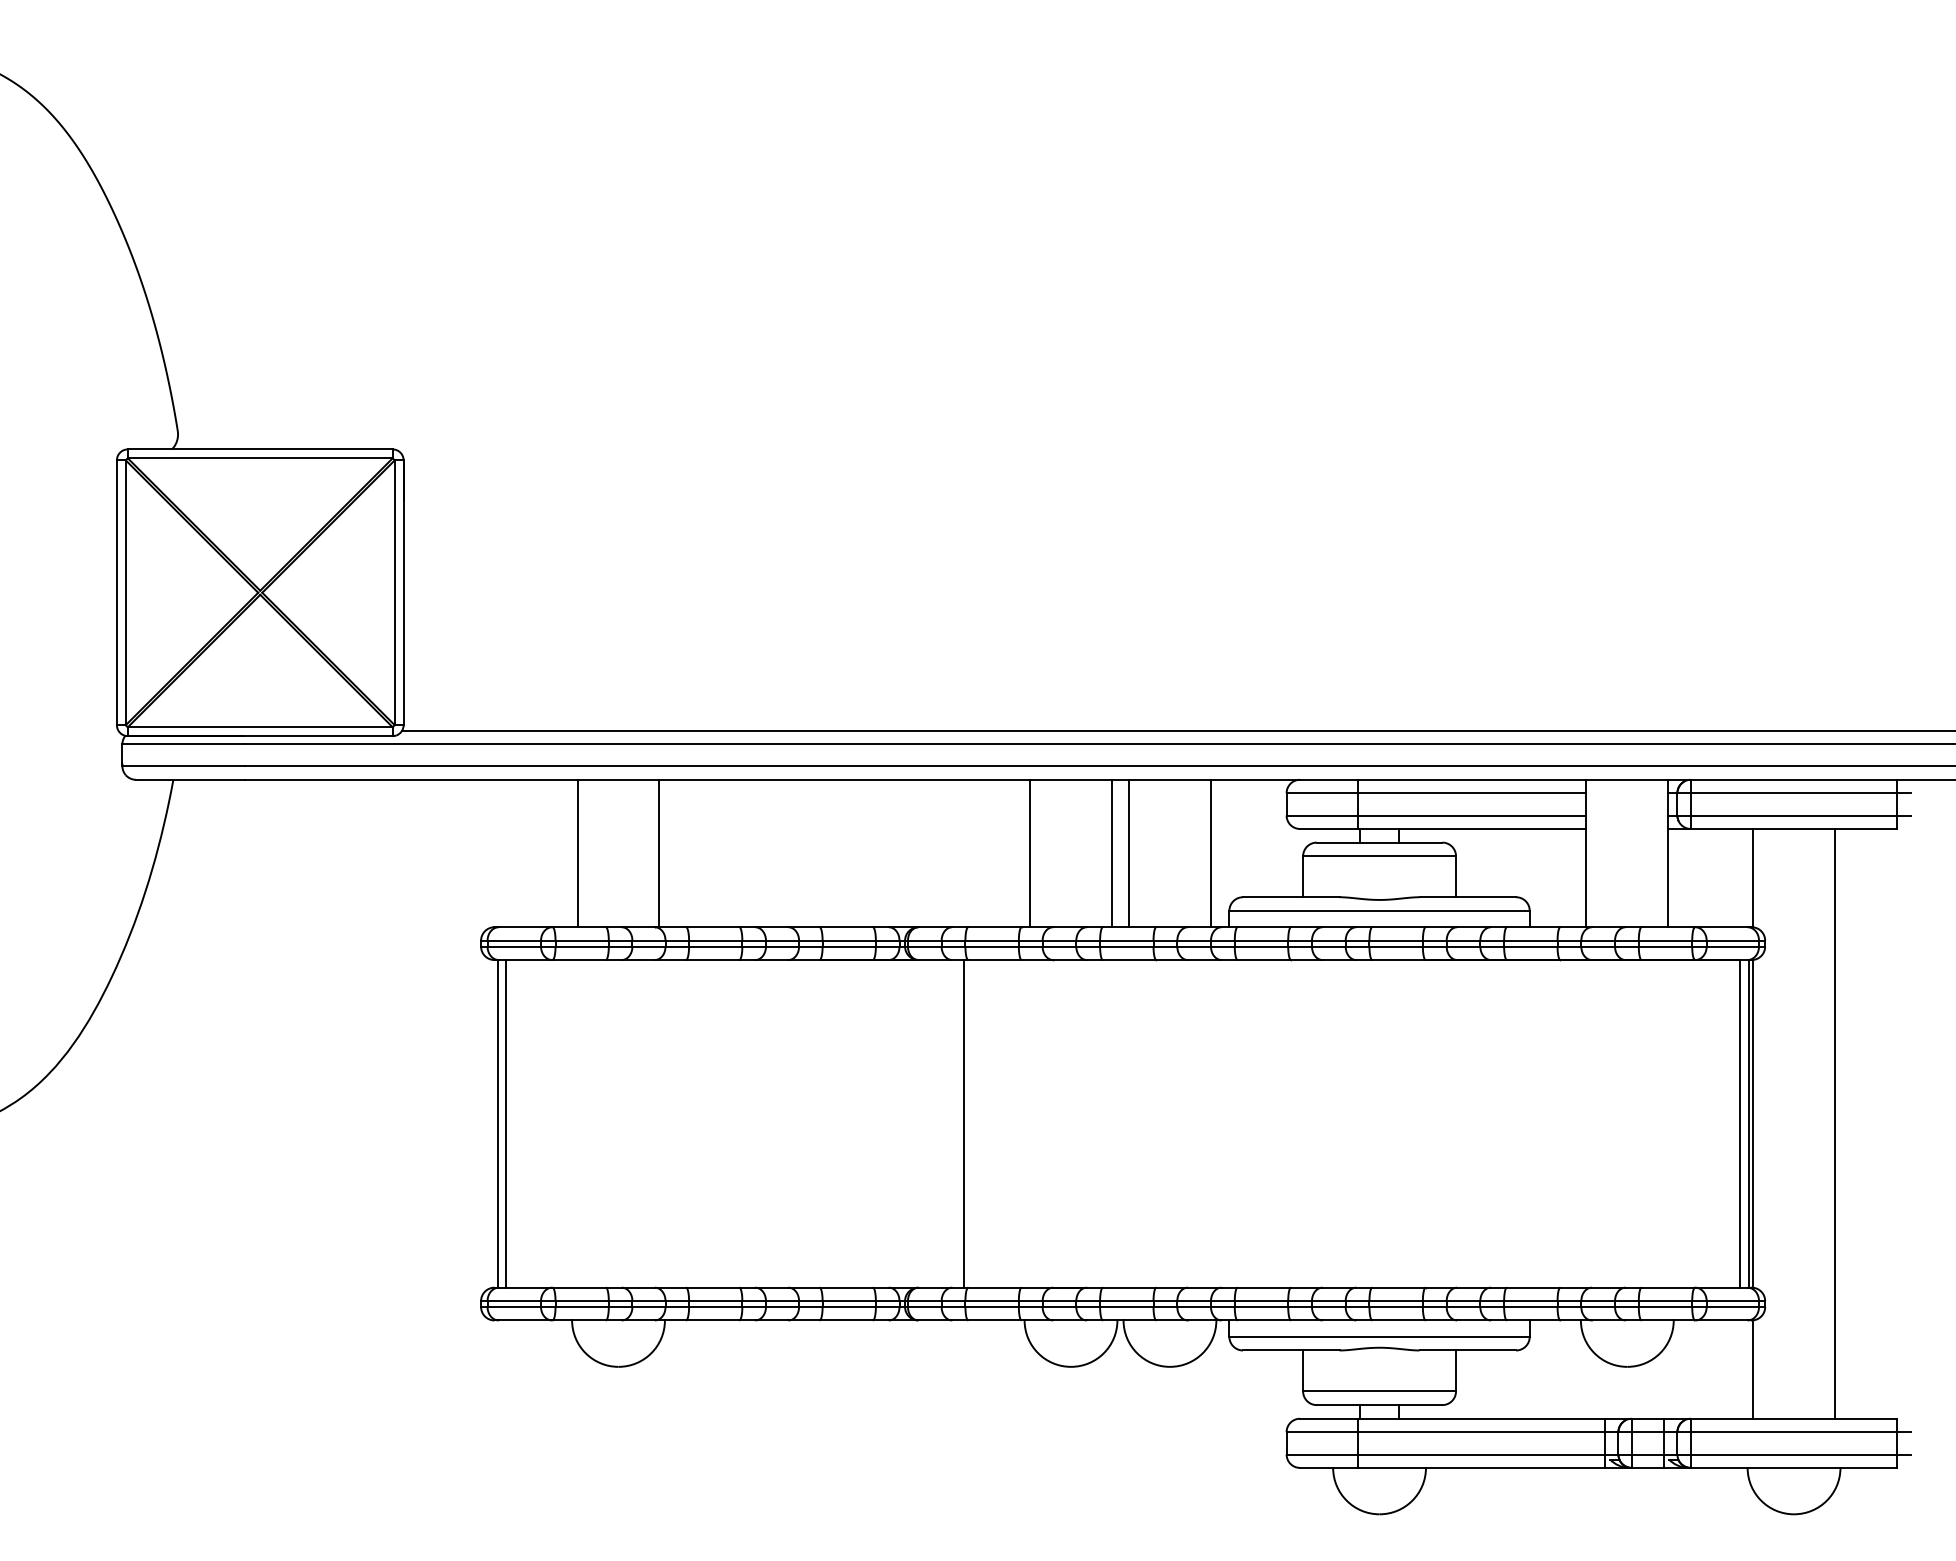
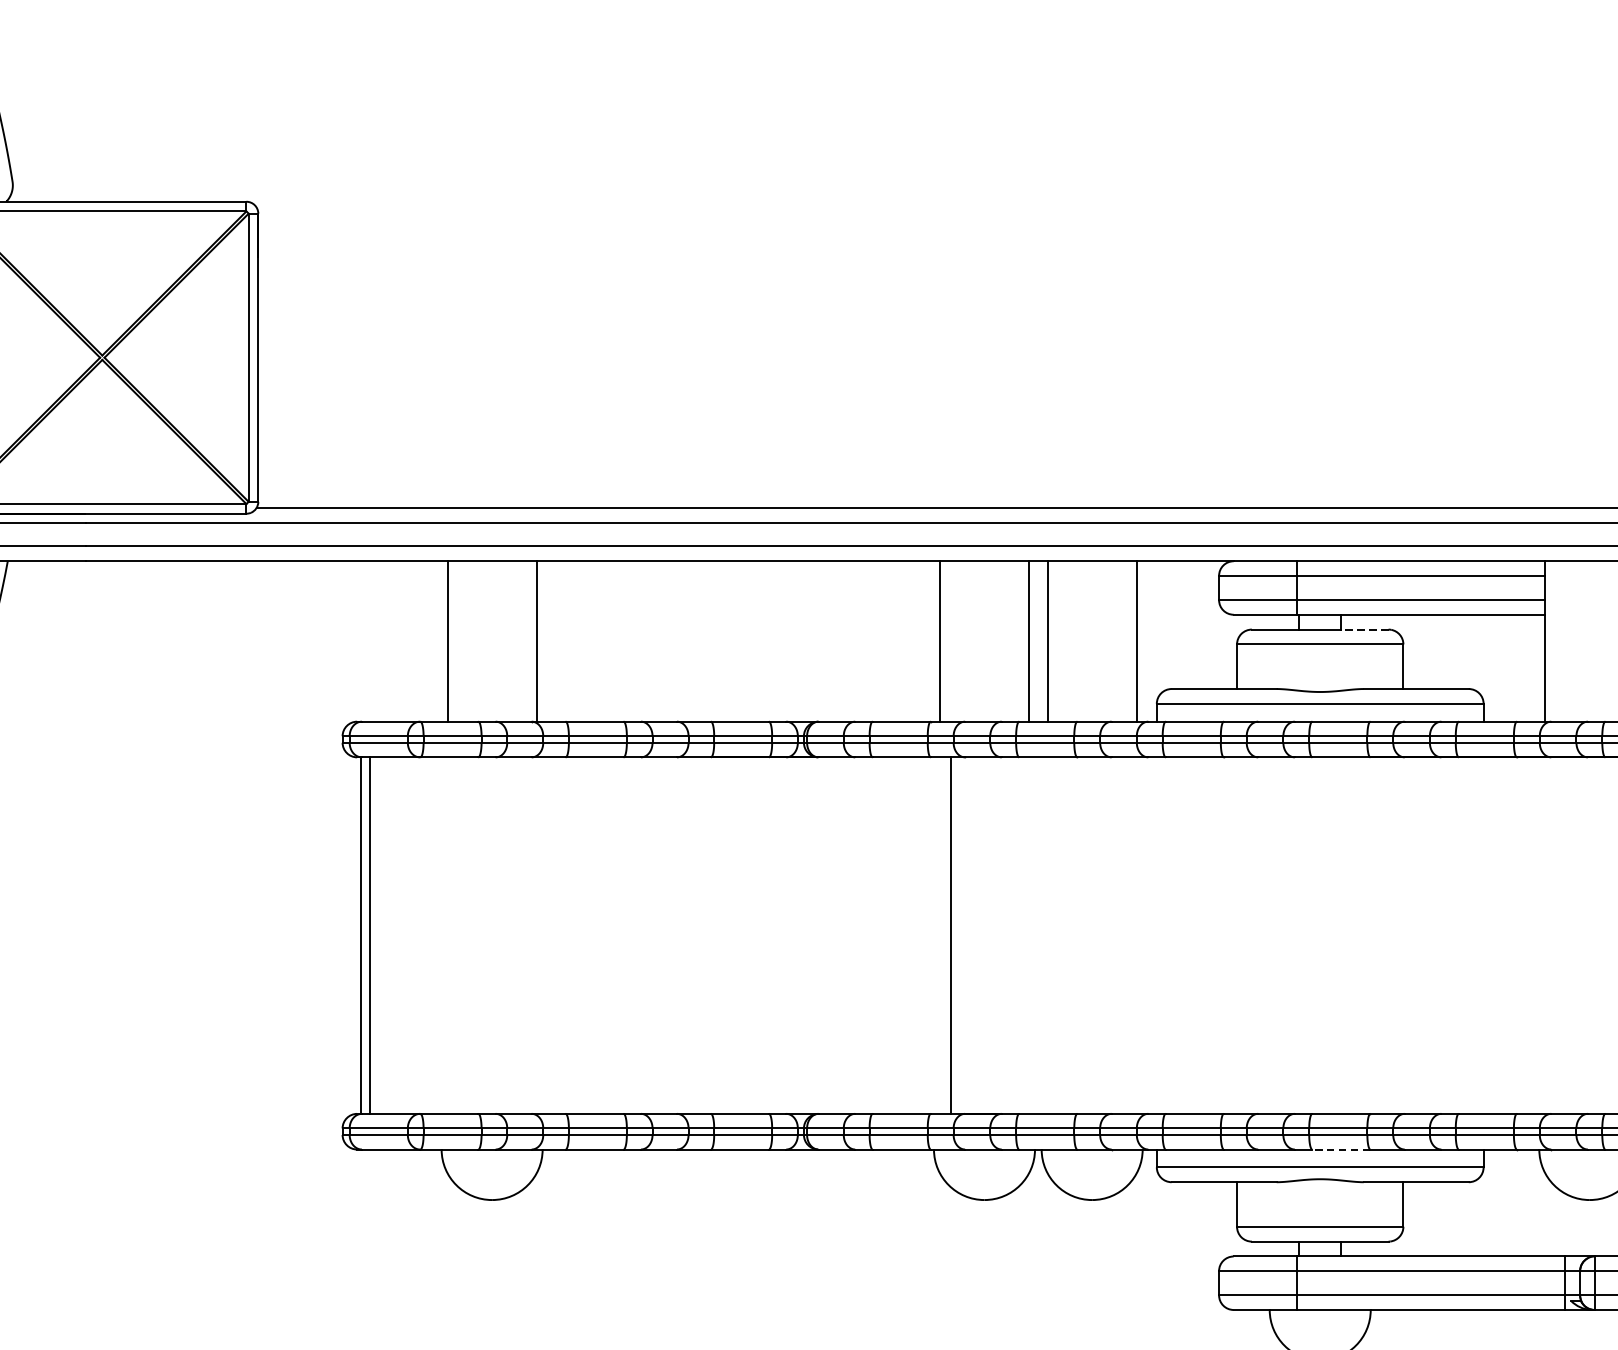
line: (1420, 842) -> (1364, 629), solid -> dashed
line: (963, 1123) -> (950, 935), moved
line: (1398, 1320) -> (1340, 1149), solid -> dashed

